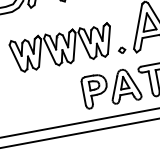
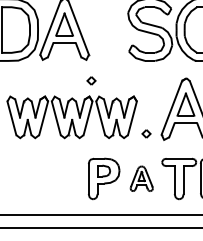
part: (71, 16) -> (91, 80), added
part: (124, 85) -> (141, 178), size x0.6

